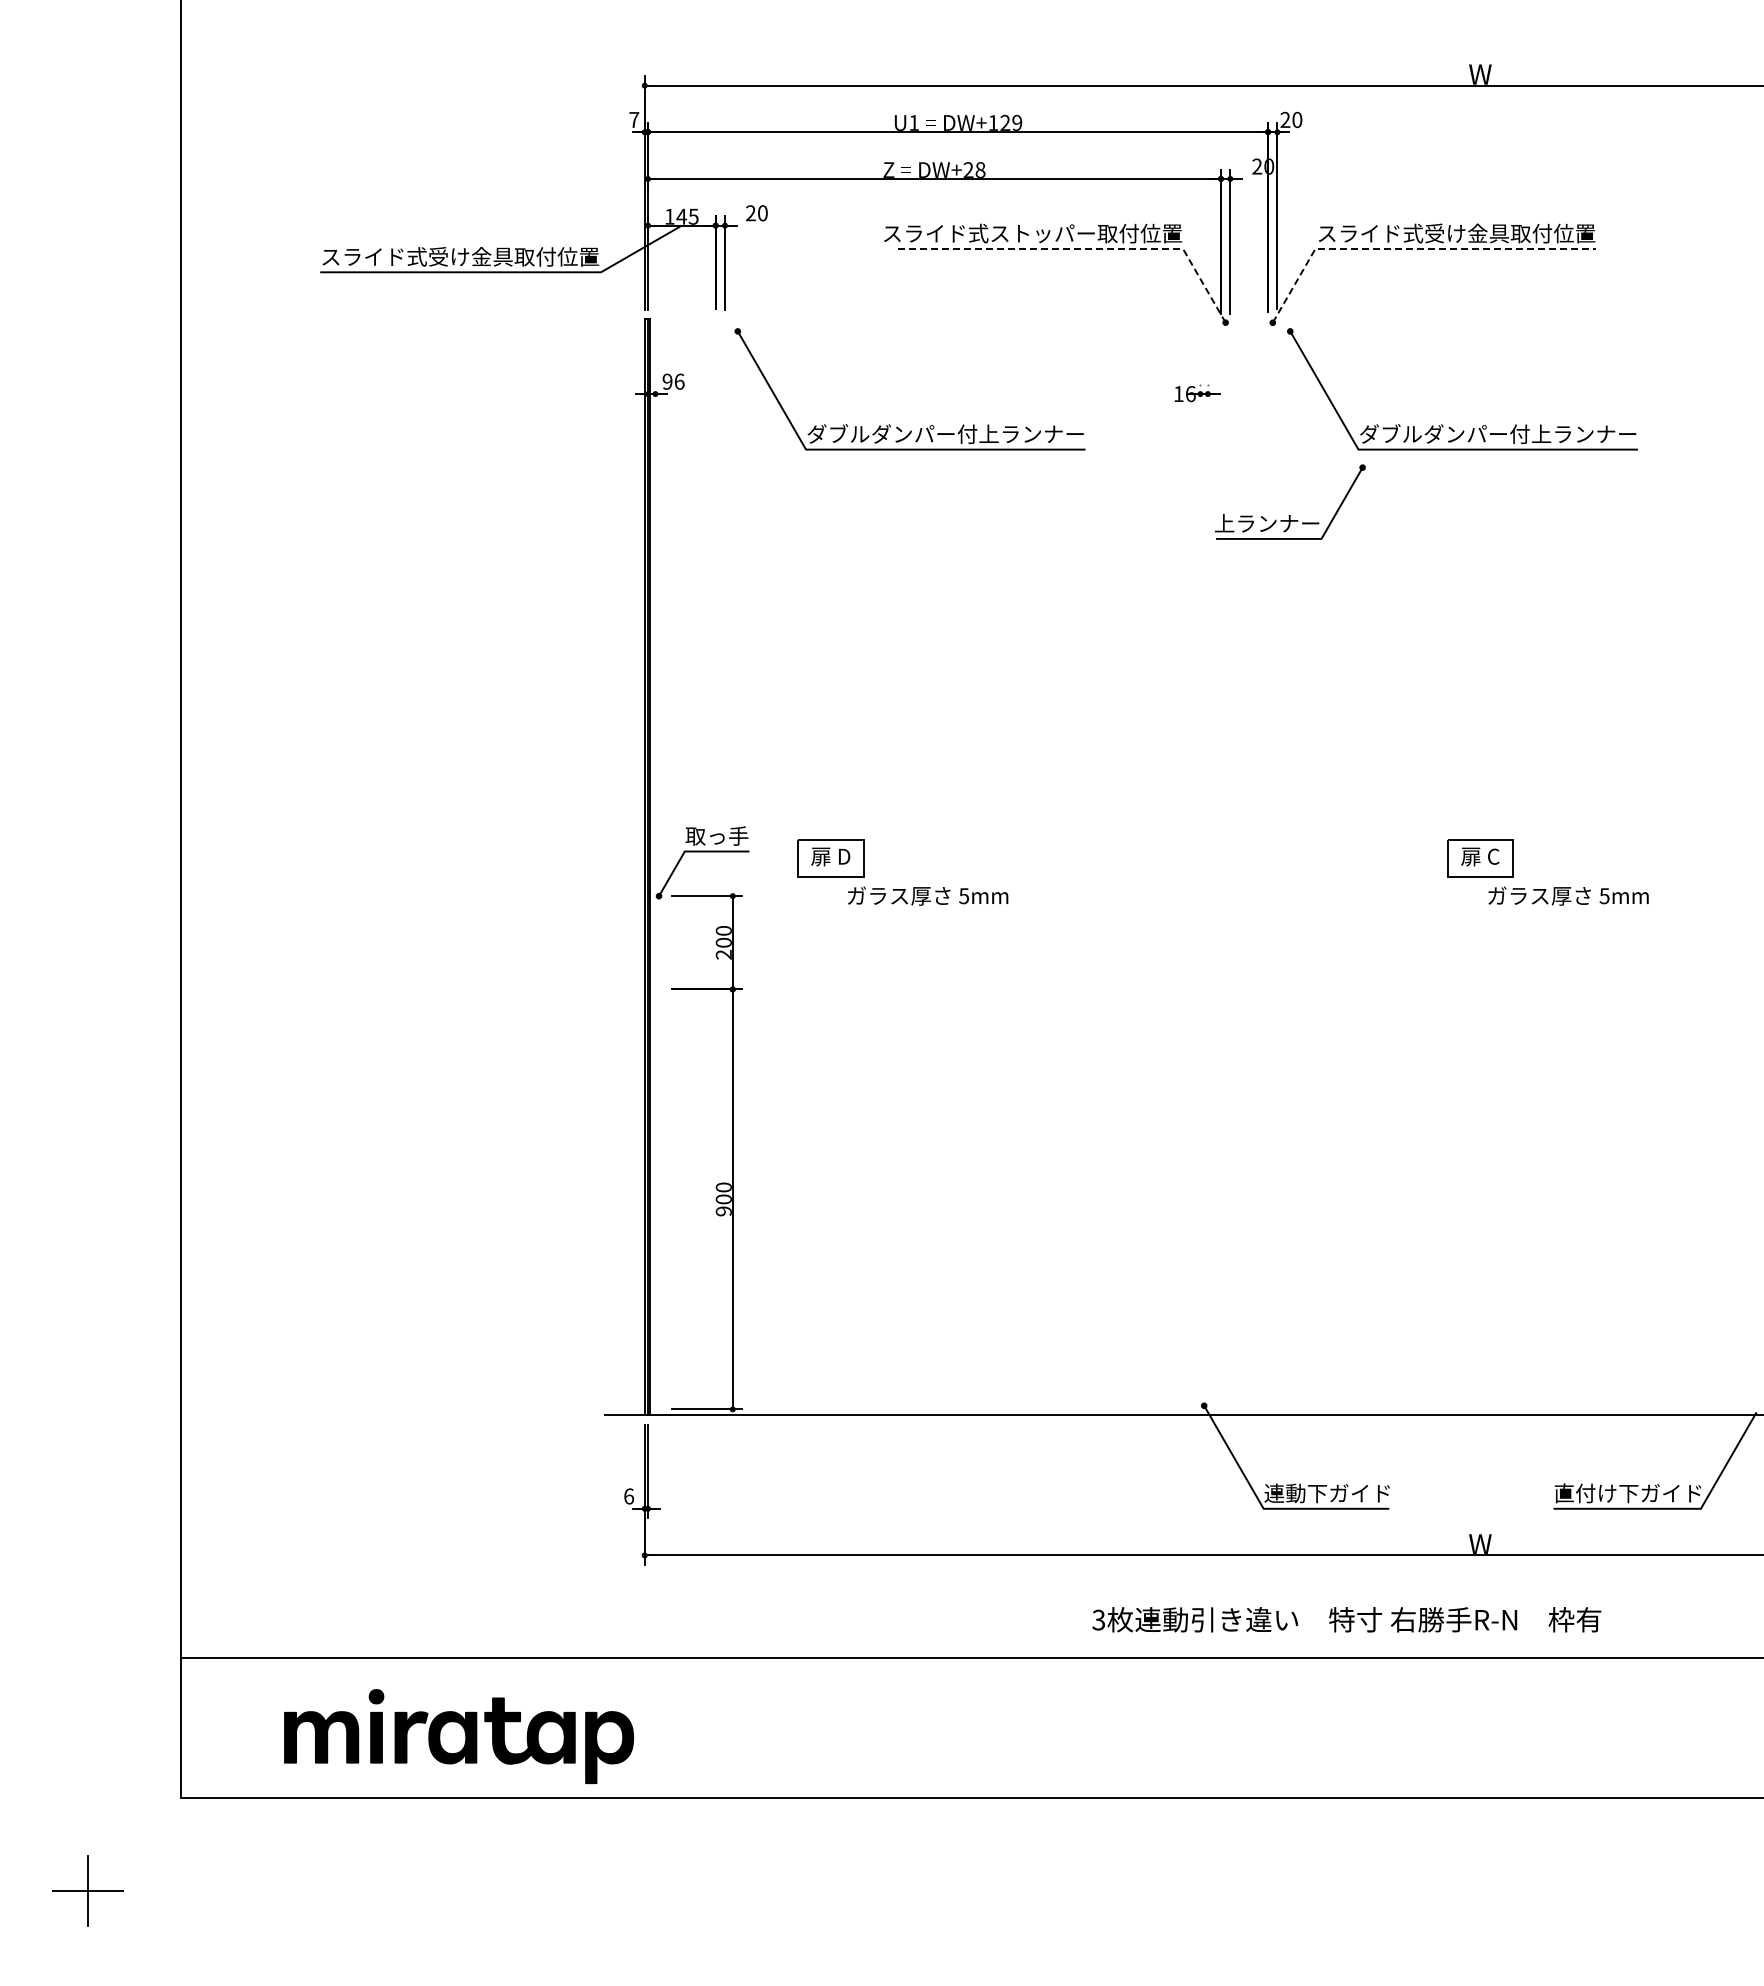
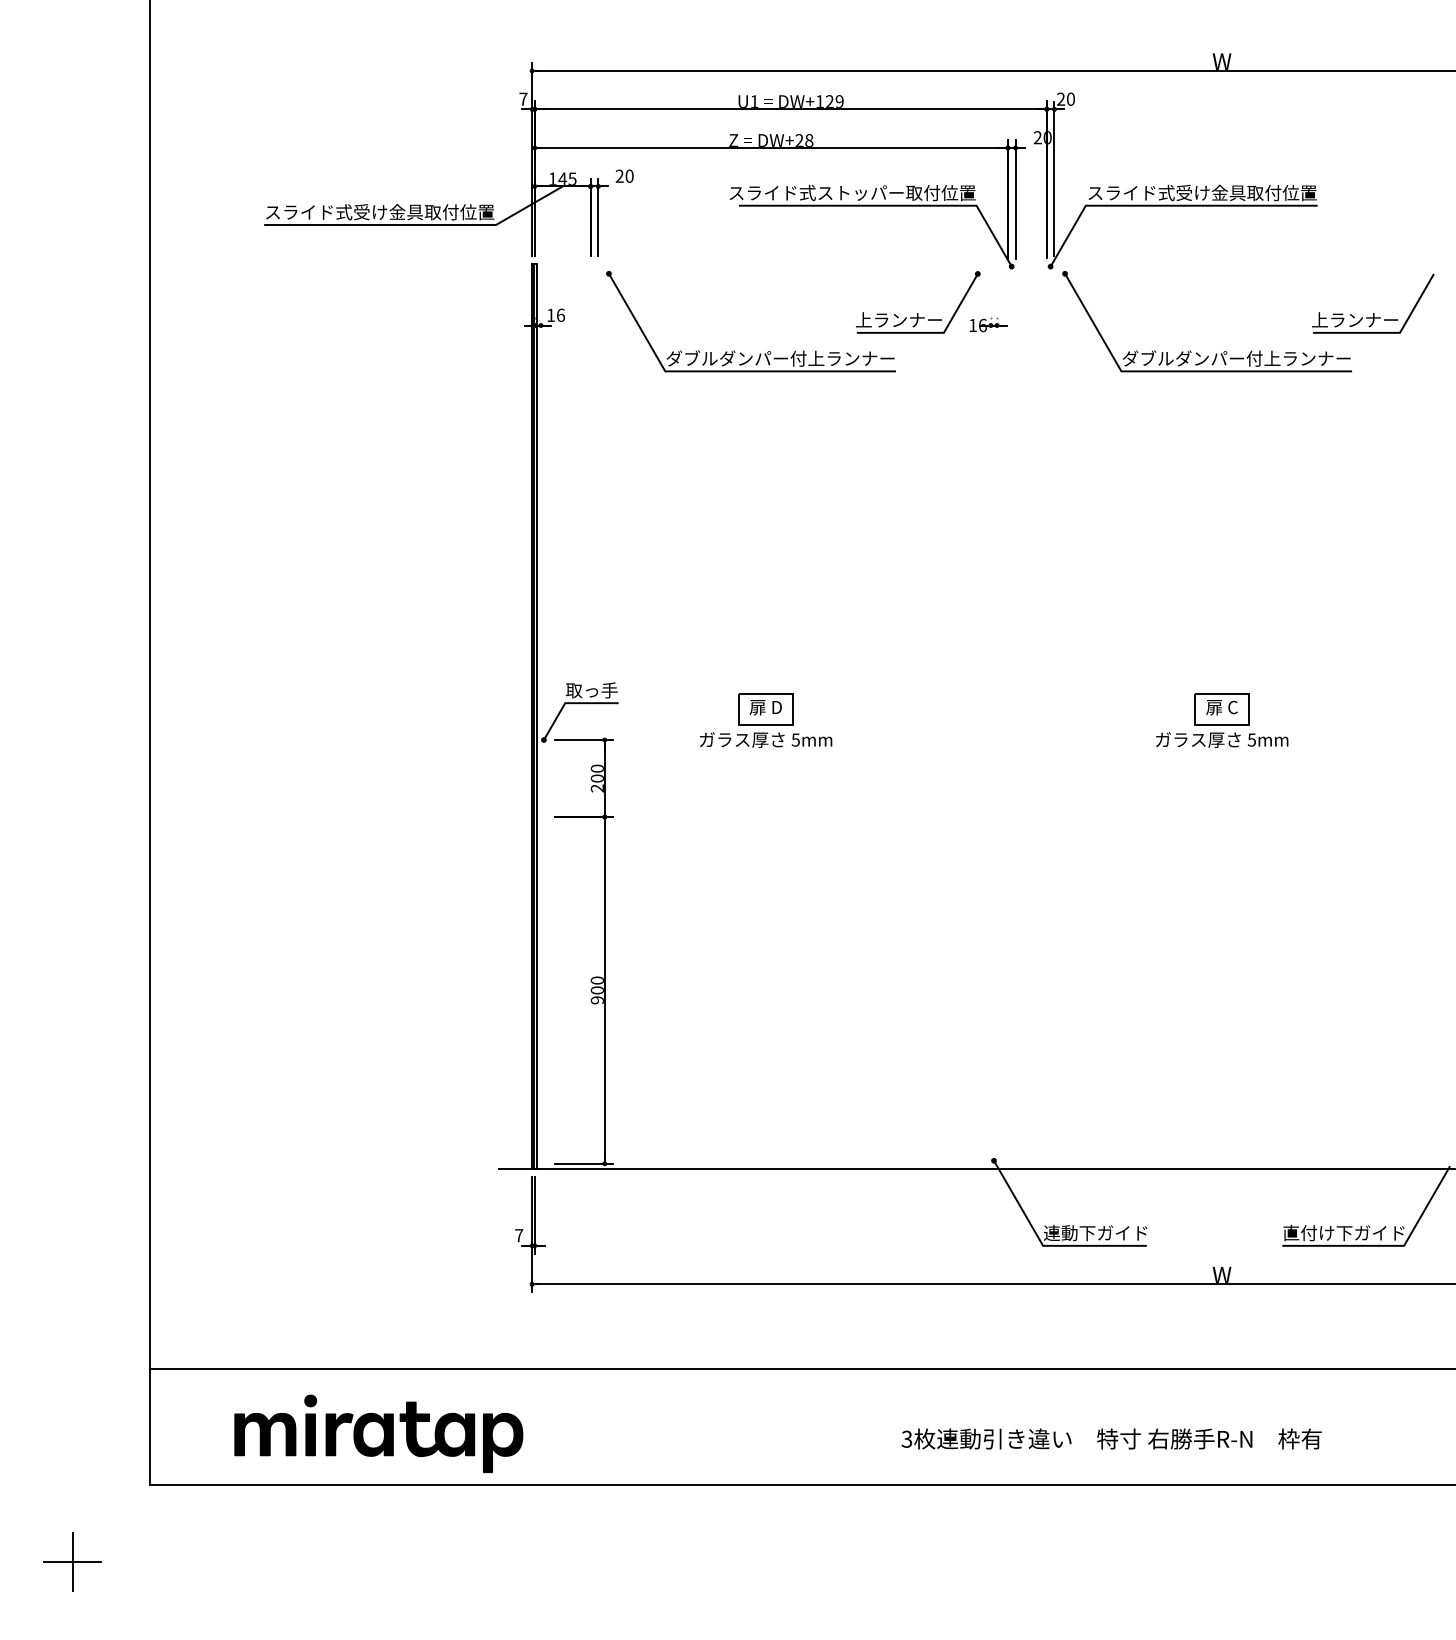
line: (1082, 248) -> (893, 205), dashed -> solid
line: (1412, 248) -> (1165, 205), dashed -> solid
part: (1663, 379) -> (1373, 313), added
text: (667, 381) -> (550, 315), 96 -> 16
part: (1290, 515) -> (918, 313), moved
part: (830, 858) -> (765, 708), moved
text: (1568, 895) -> (1222, 739), moved
text: (629, 1496) -> (519, 1235), 6 -> 7
text: (1346, 1619) -> (1111, 1438), moved

